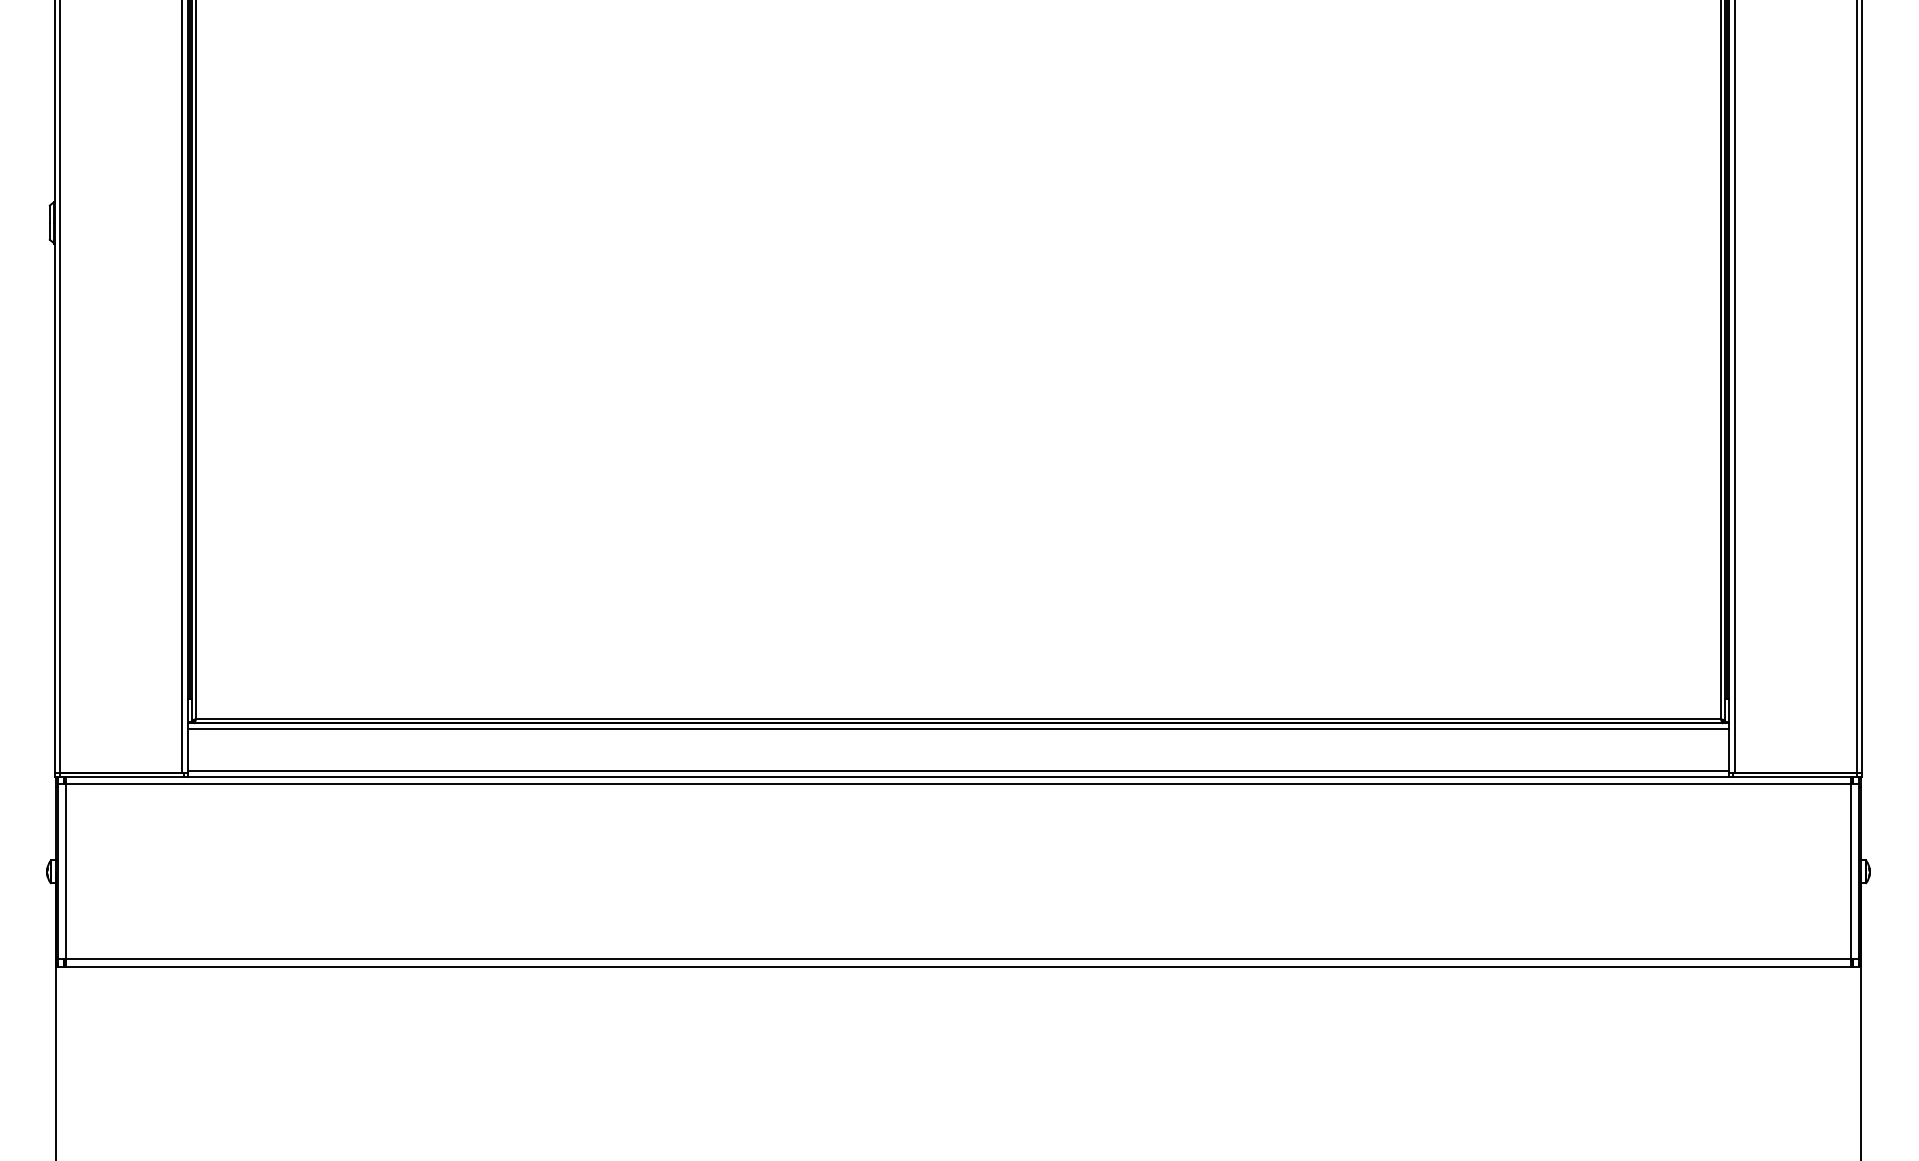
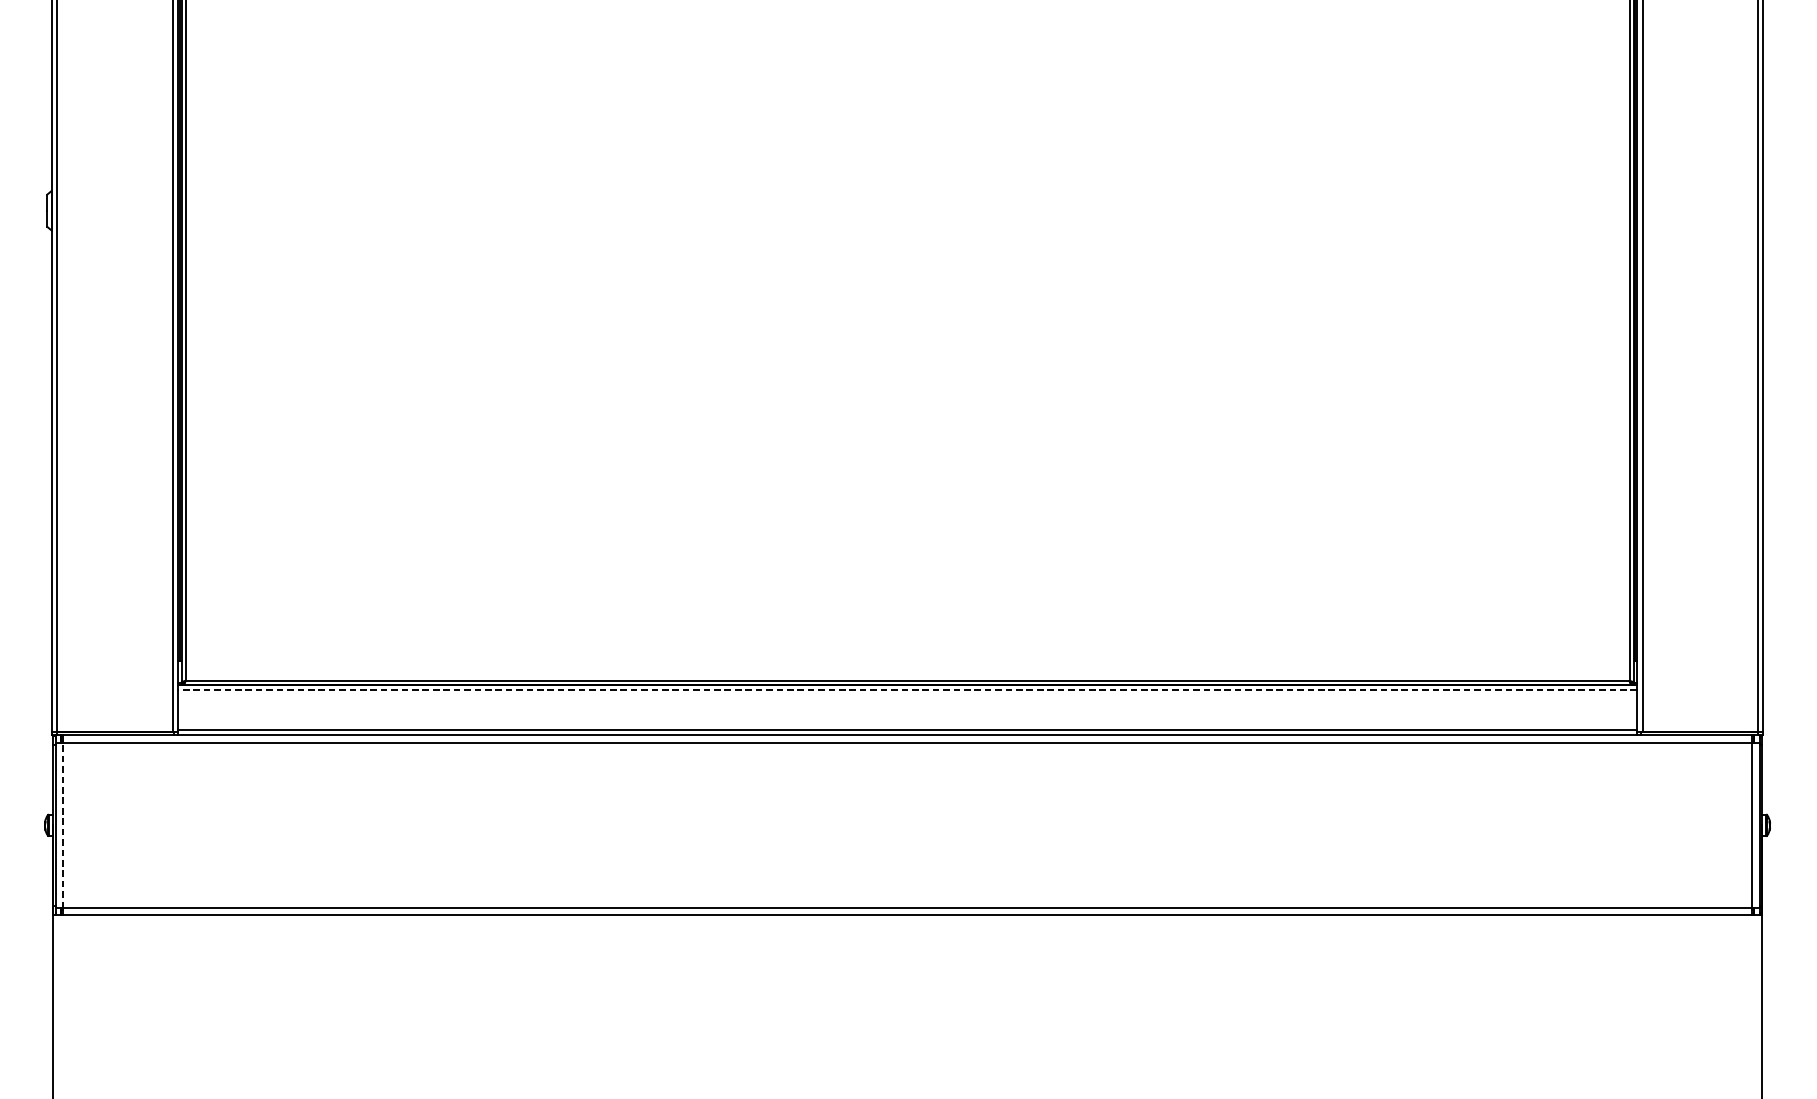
line: (958, 729) -> (907, 690), solid -> dashed
line: (66, 871) -> (63, 824), solid -> dashed

